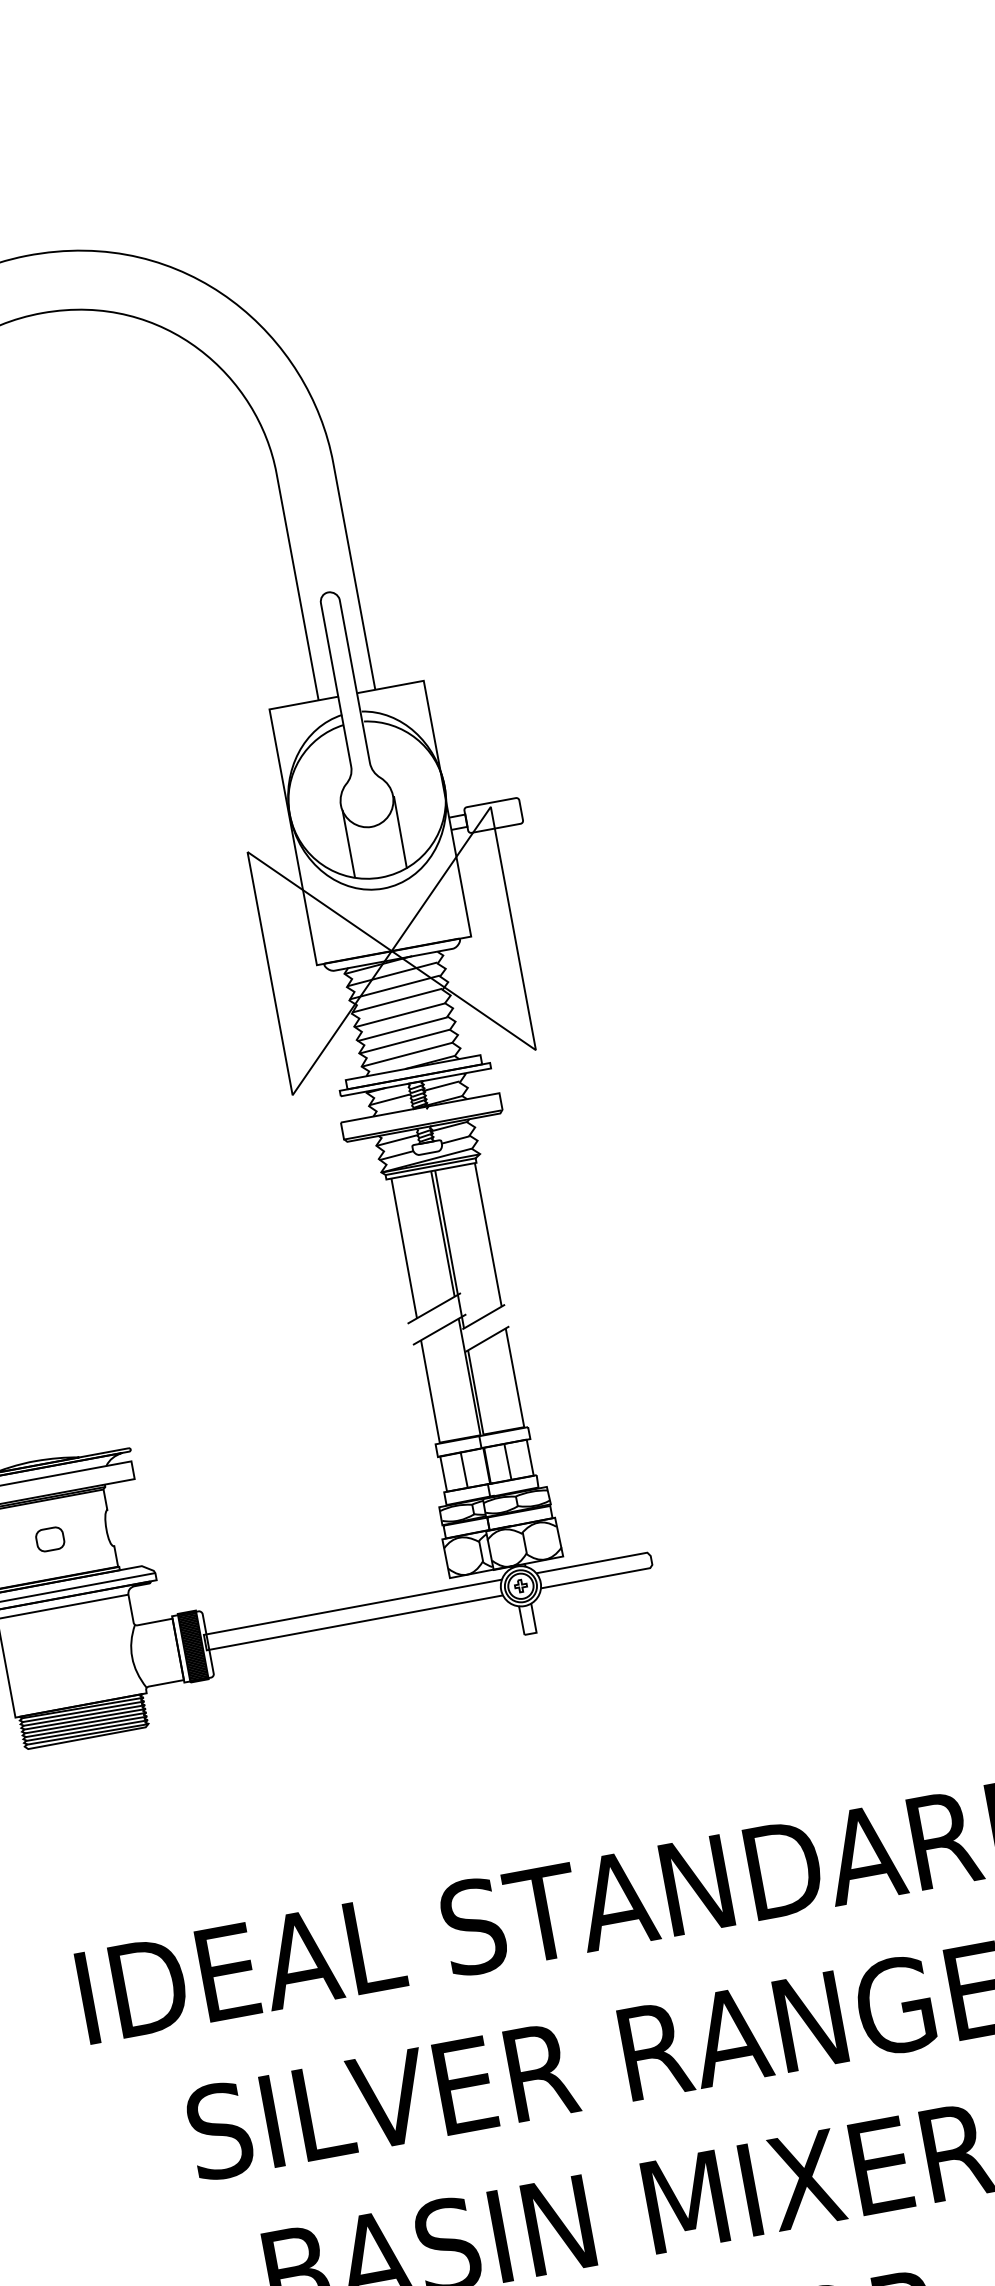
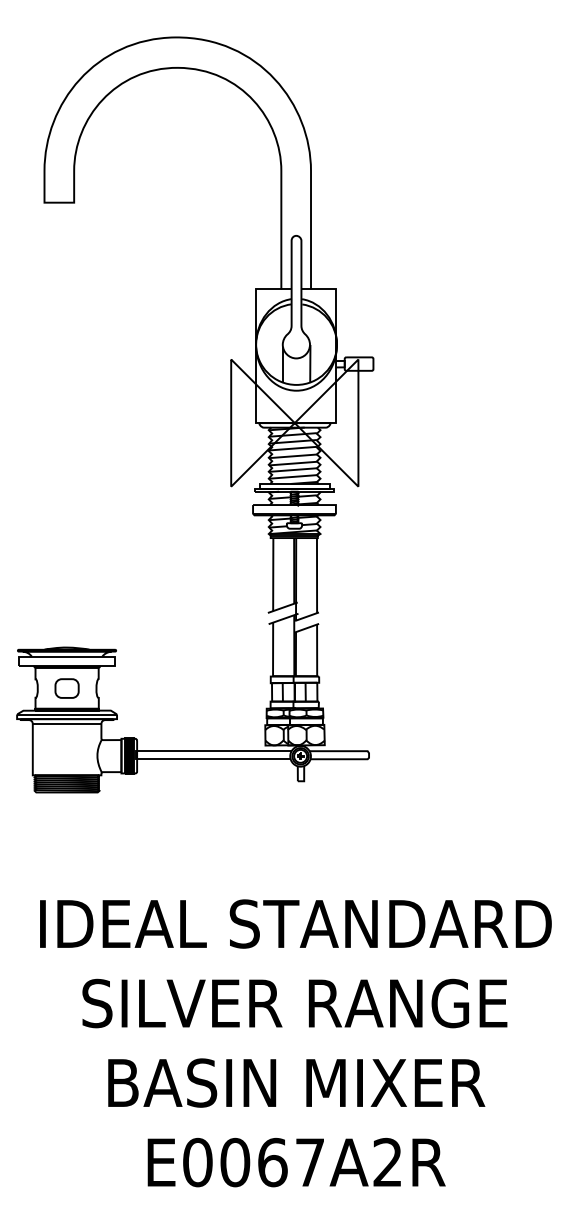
part: (49, 1539) -> (66, 688), size x1.67

